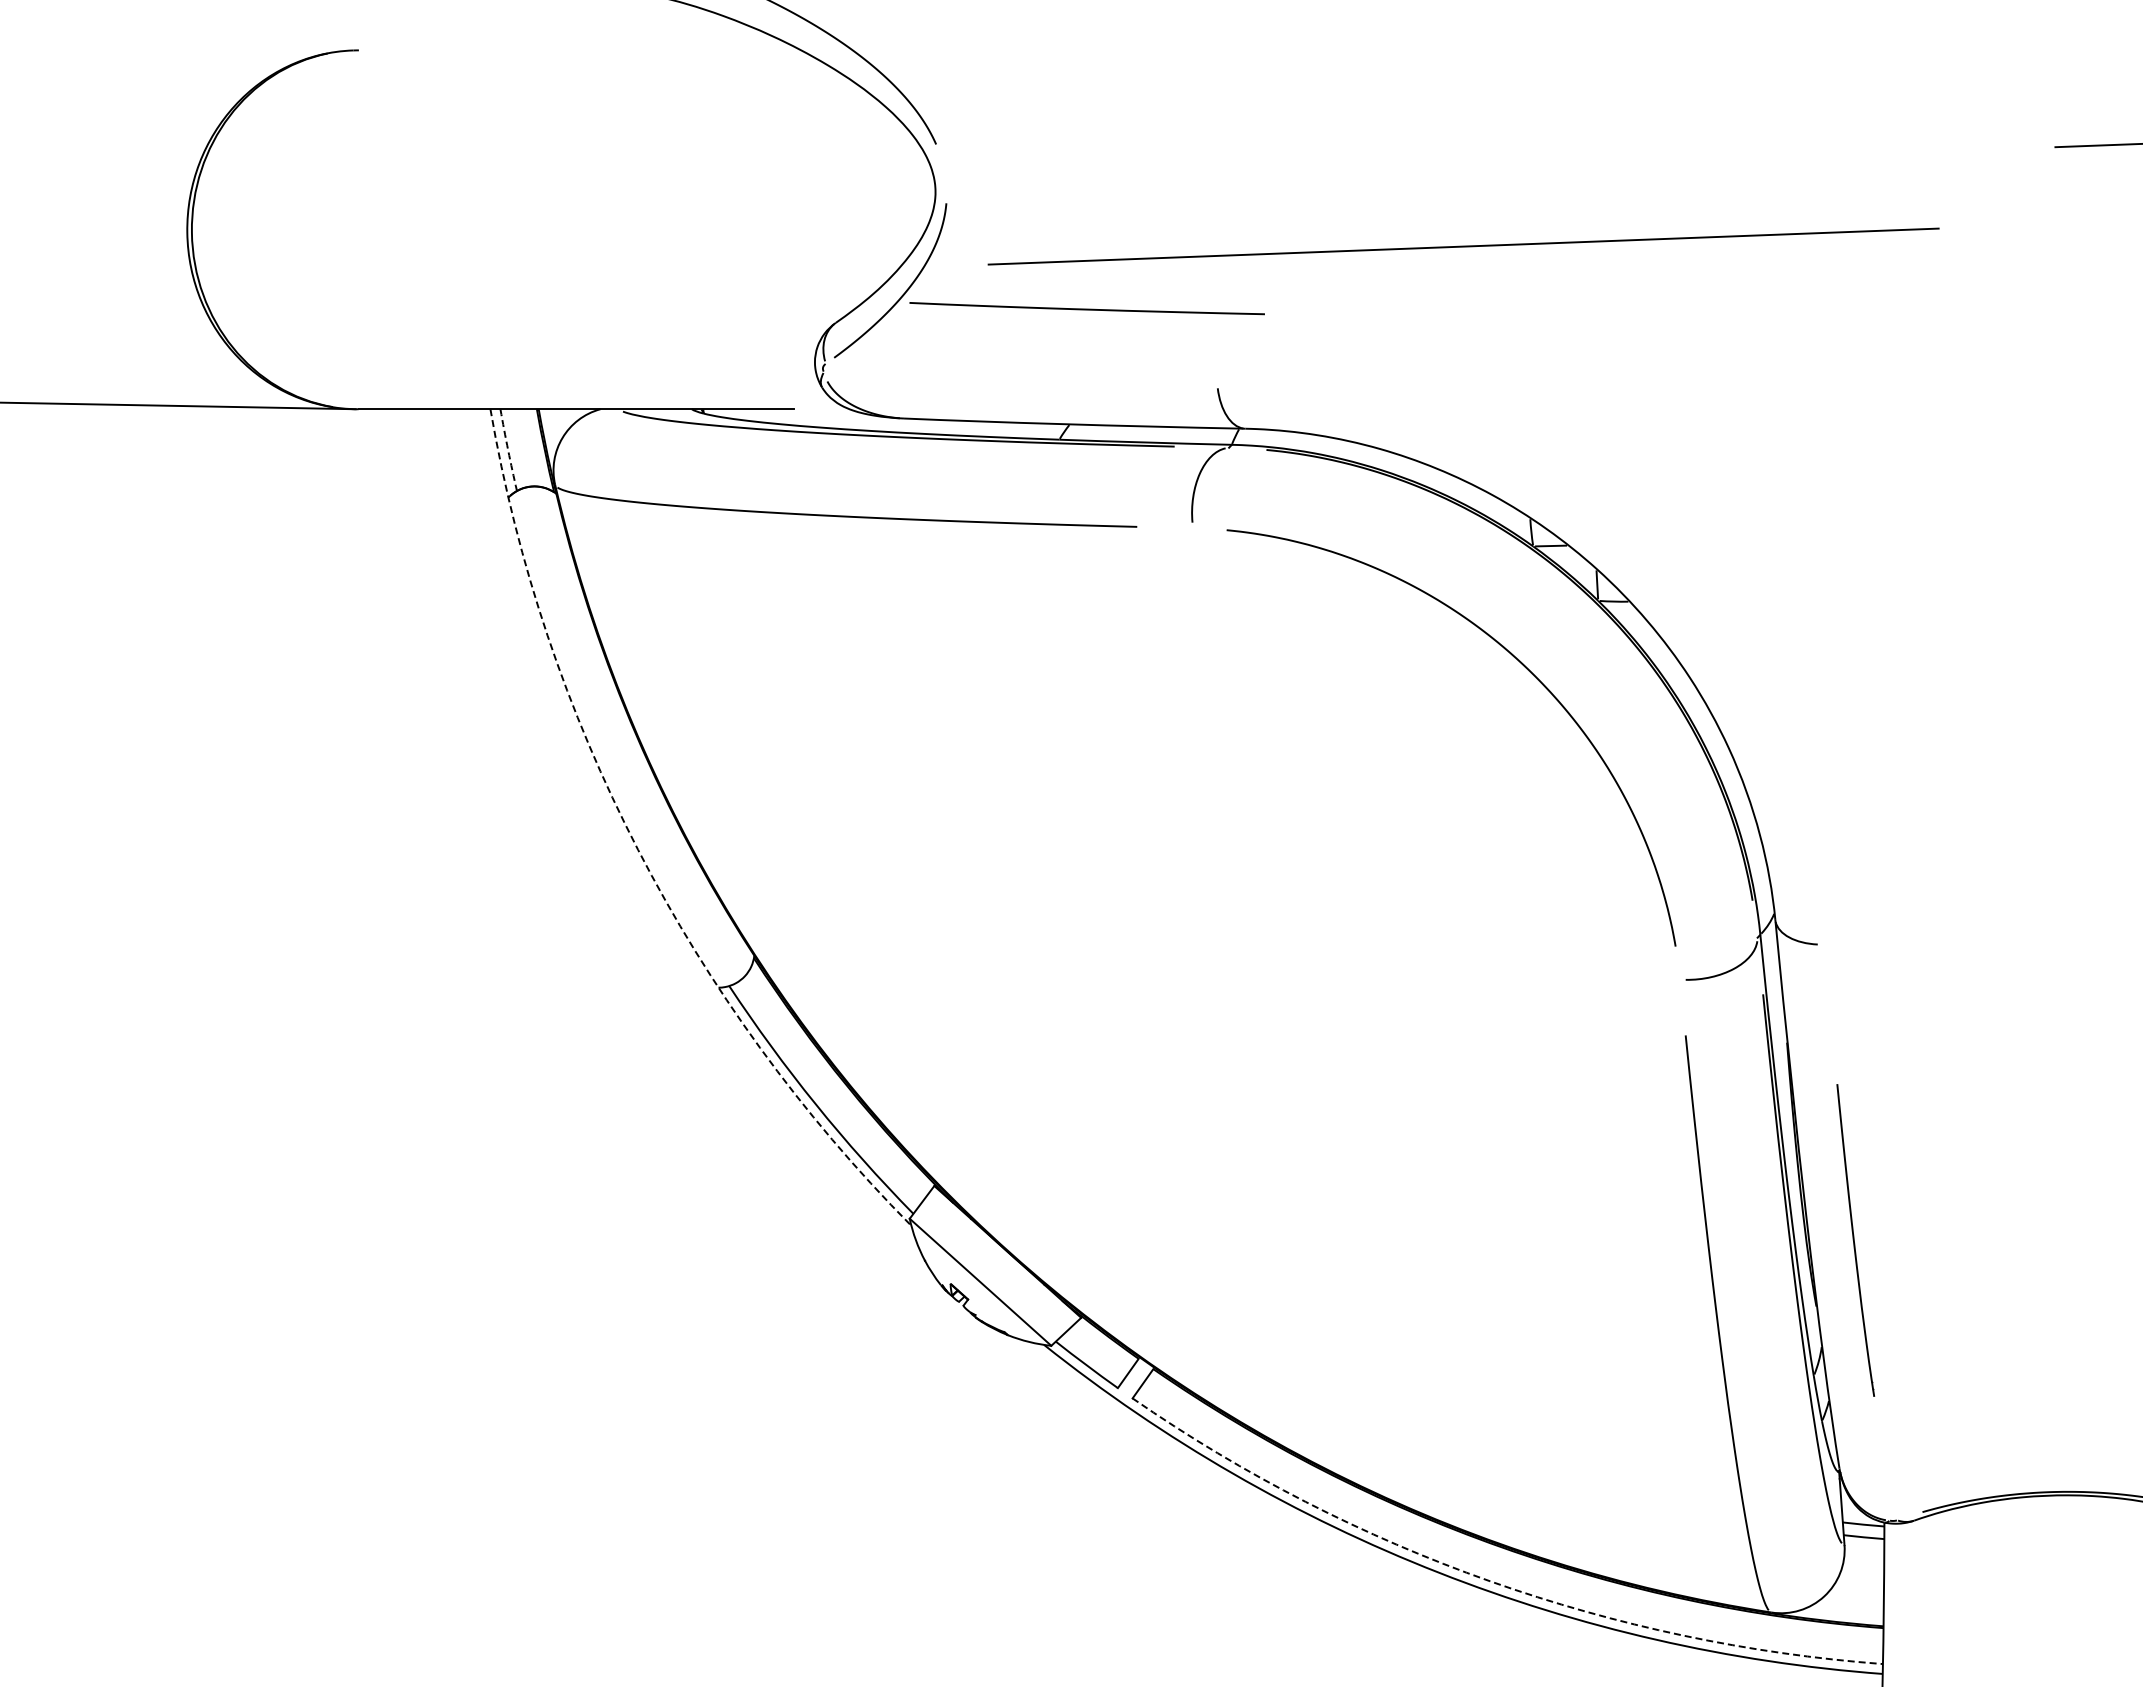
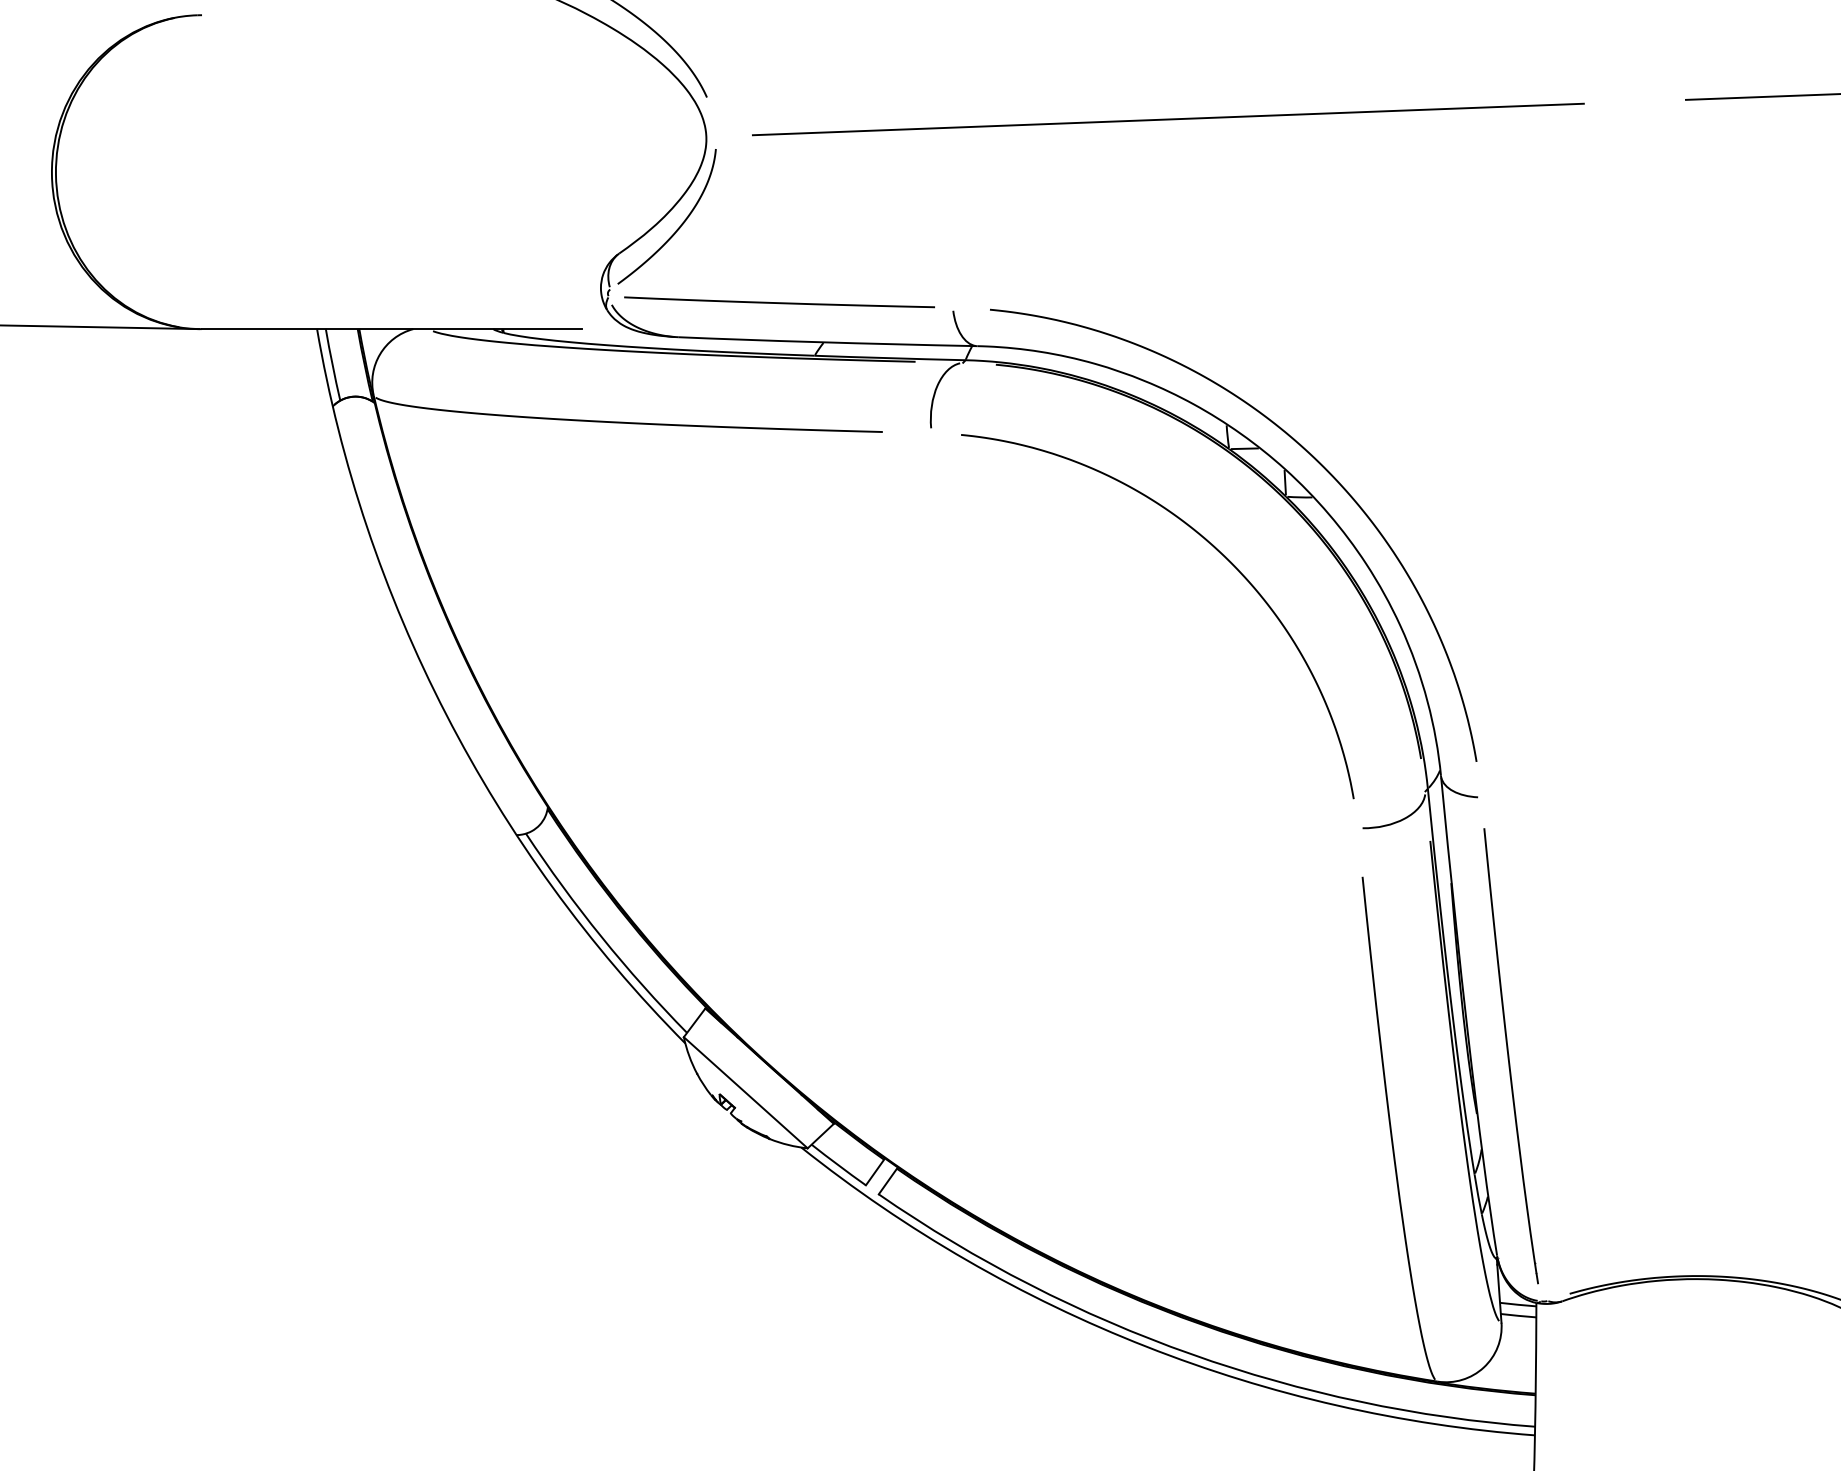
line: (1463, 246) -> (1168, 119), moved
curve: (1086, 308) -> (778, 302), moved
arc: (508, 450) -> (332, 365), dashed -> solid
part: (1626, 554) -> (1310, 456), added
arc: (638, 849) -> (446, 714), dashed -> solid
part: (1855, 1240) -> (1511, 1056), size x1.67
arc: (1490, 1581) -> (1191, 1354), dashed -> solid

